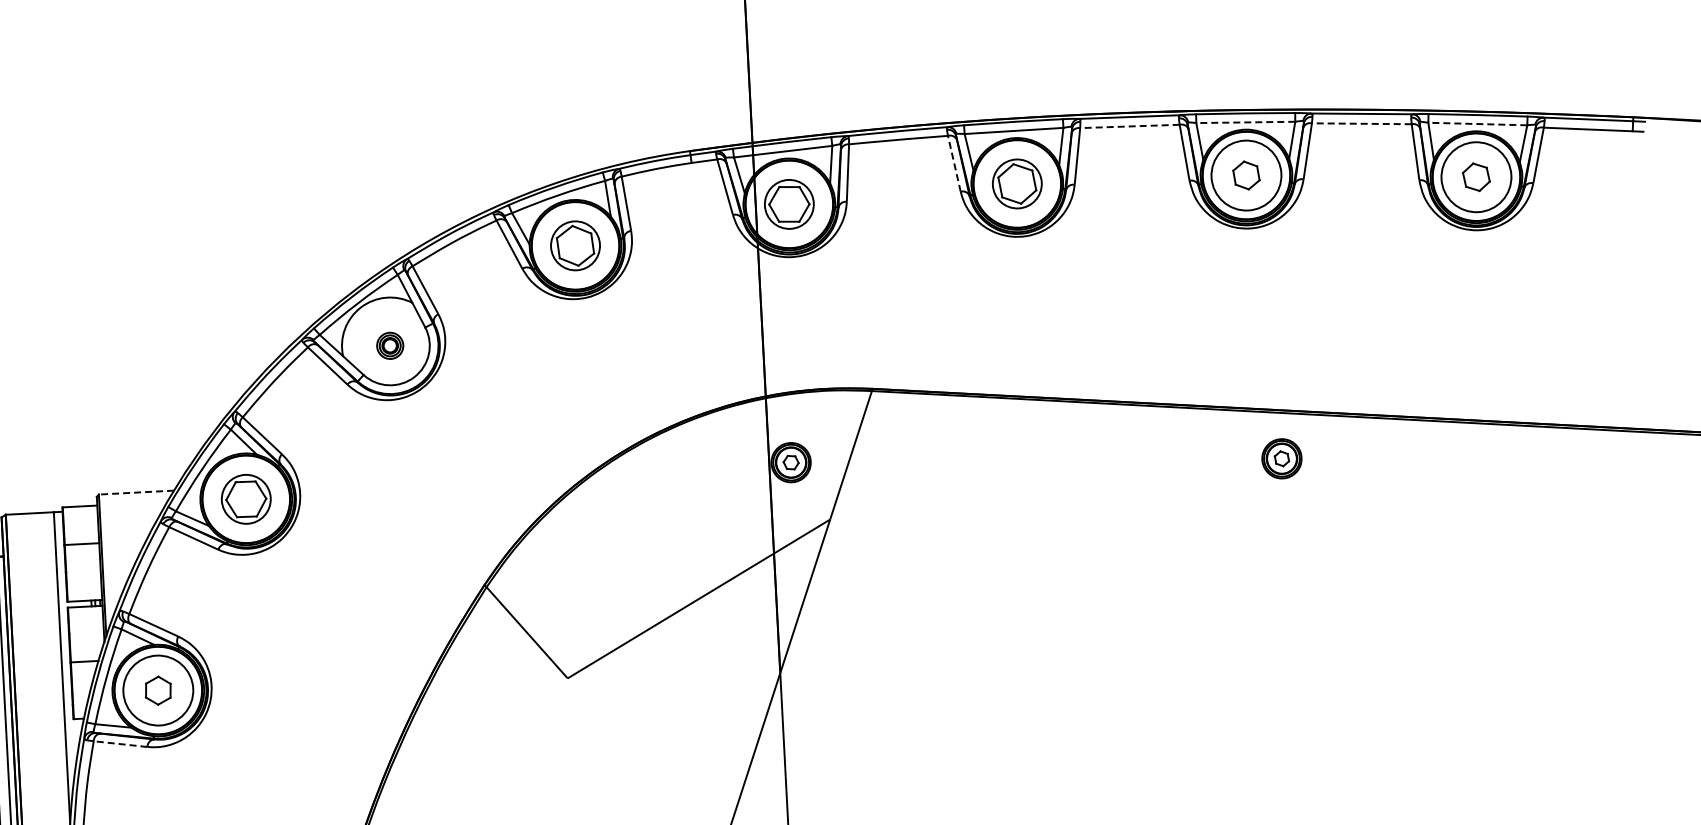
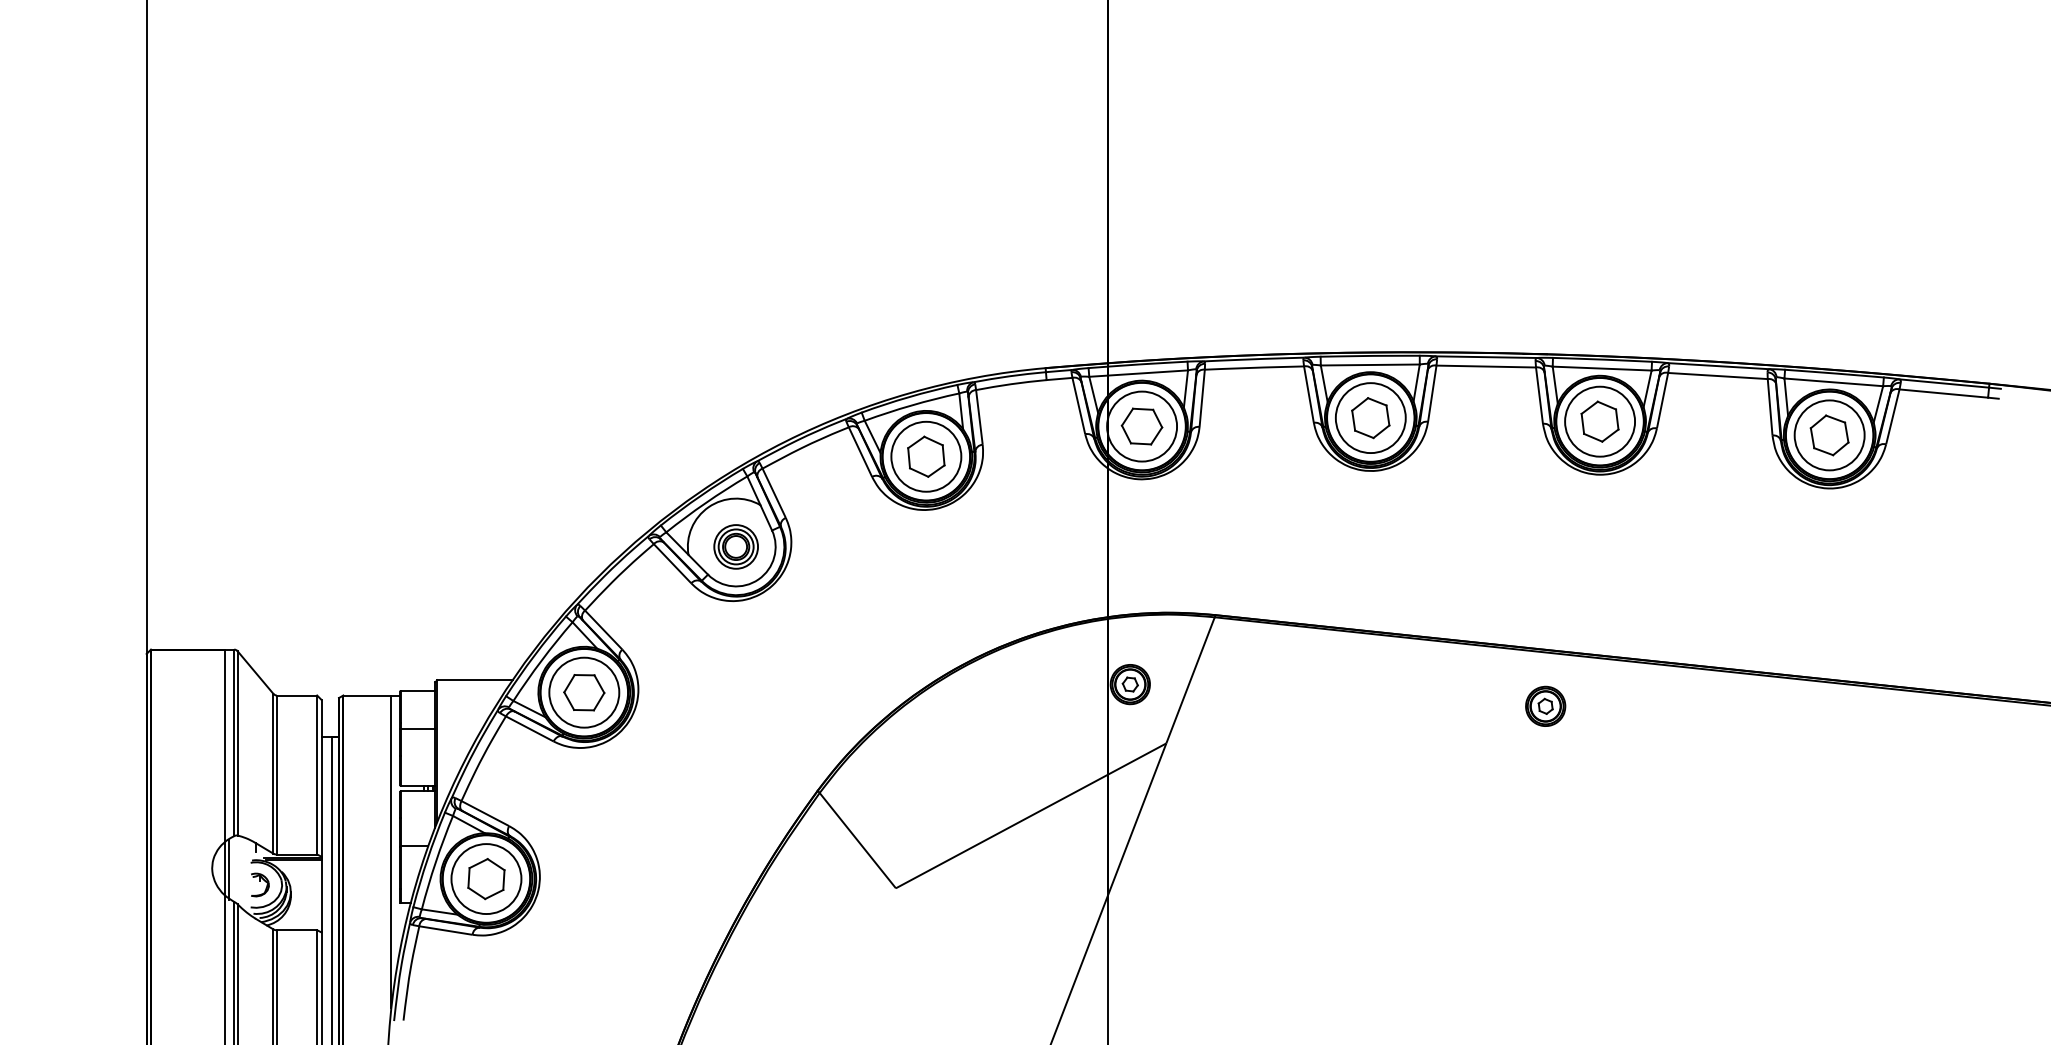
line: (1245, 122) -> (1601, 368), dashed -> solid
line: (1361, 124) -> (1717, 376), dashed -> solid
line: (1477, 124) -> (1833, 382), dashed -> solid
line: (1130, 126) -> (1486, 366), dashed -> solid
line: (954, 164) -> (1309, 395), dashed -> solid
part: (1245, 175) -> (1599, 421), size x1.43
part: (1476, 177) -> (1829, 435), size x1.43
circle: (1017, 184) -> (1370, 418), size x1.43
circle: (789, 204) -> (1142, 426), size x1.43
circle: (575, 245) -> (926, 456), size x1.43
part: (389, 345) -> (735, 546), size x1.67
part: (1281, 457) -> (1545, 705), moved
line: (136, 492) -> (475, 680), dashed -> solid
circle: (246, 499) -> (584, 692), size x1.43
part: (158, 691) -> (486, 879), size x1.43
line: (121, 744) -> (446, 930), dashed -> solid

